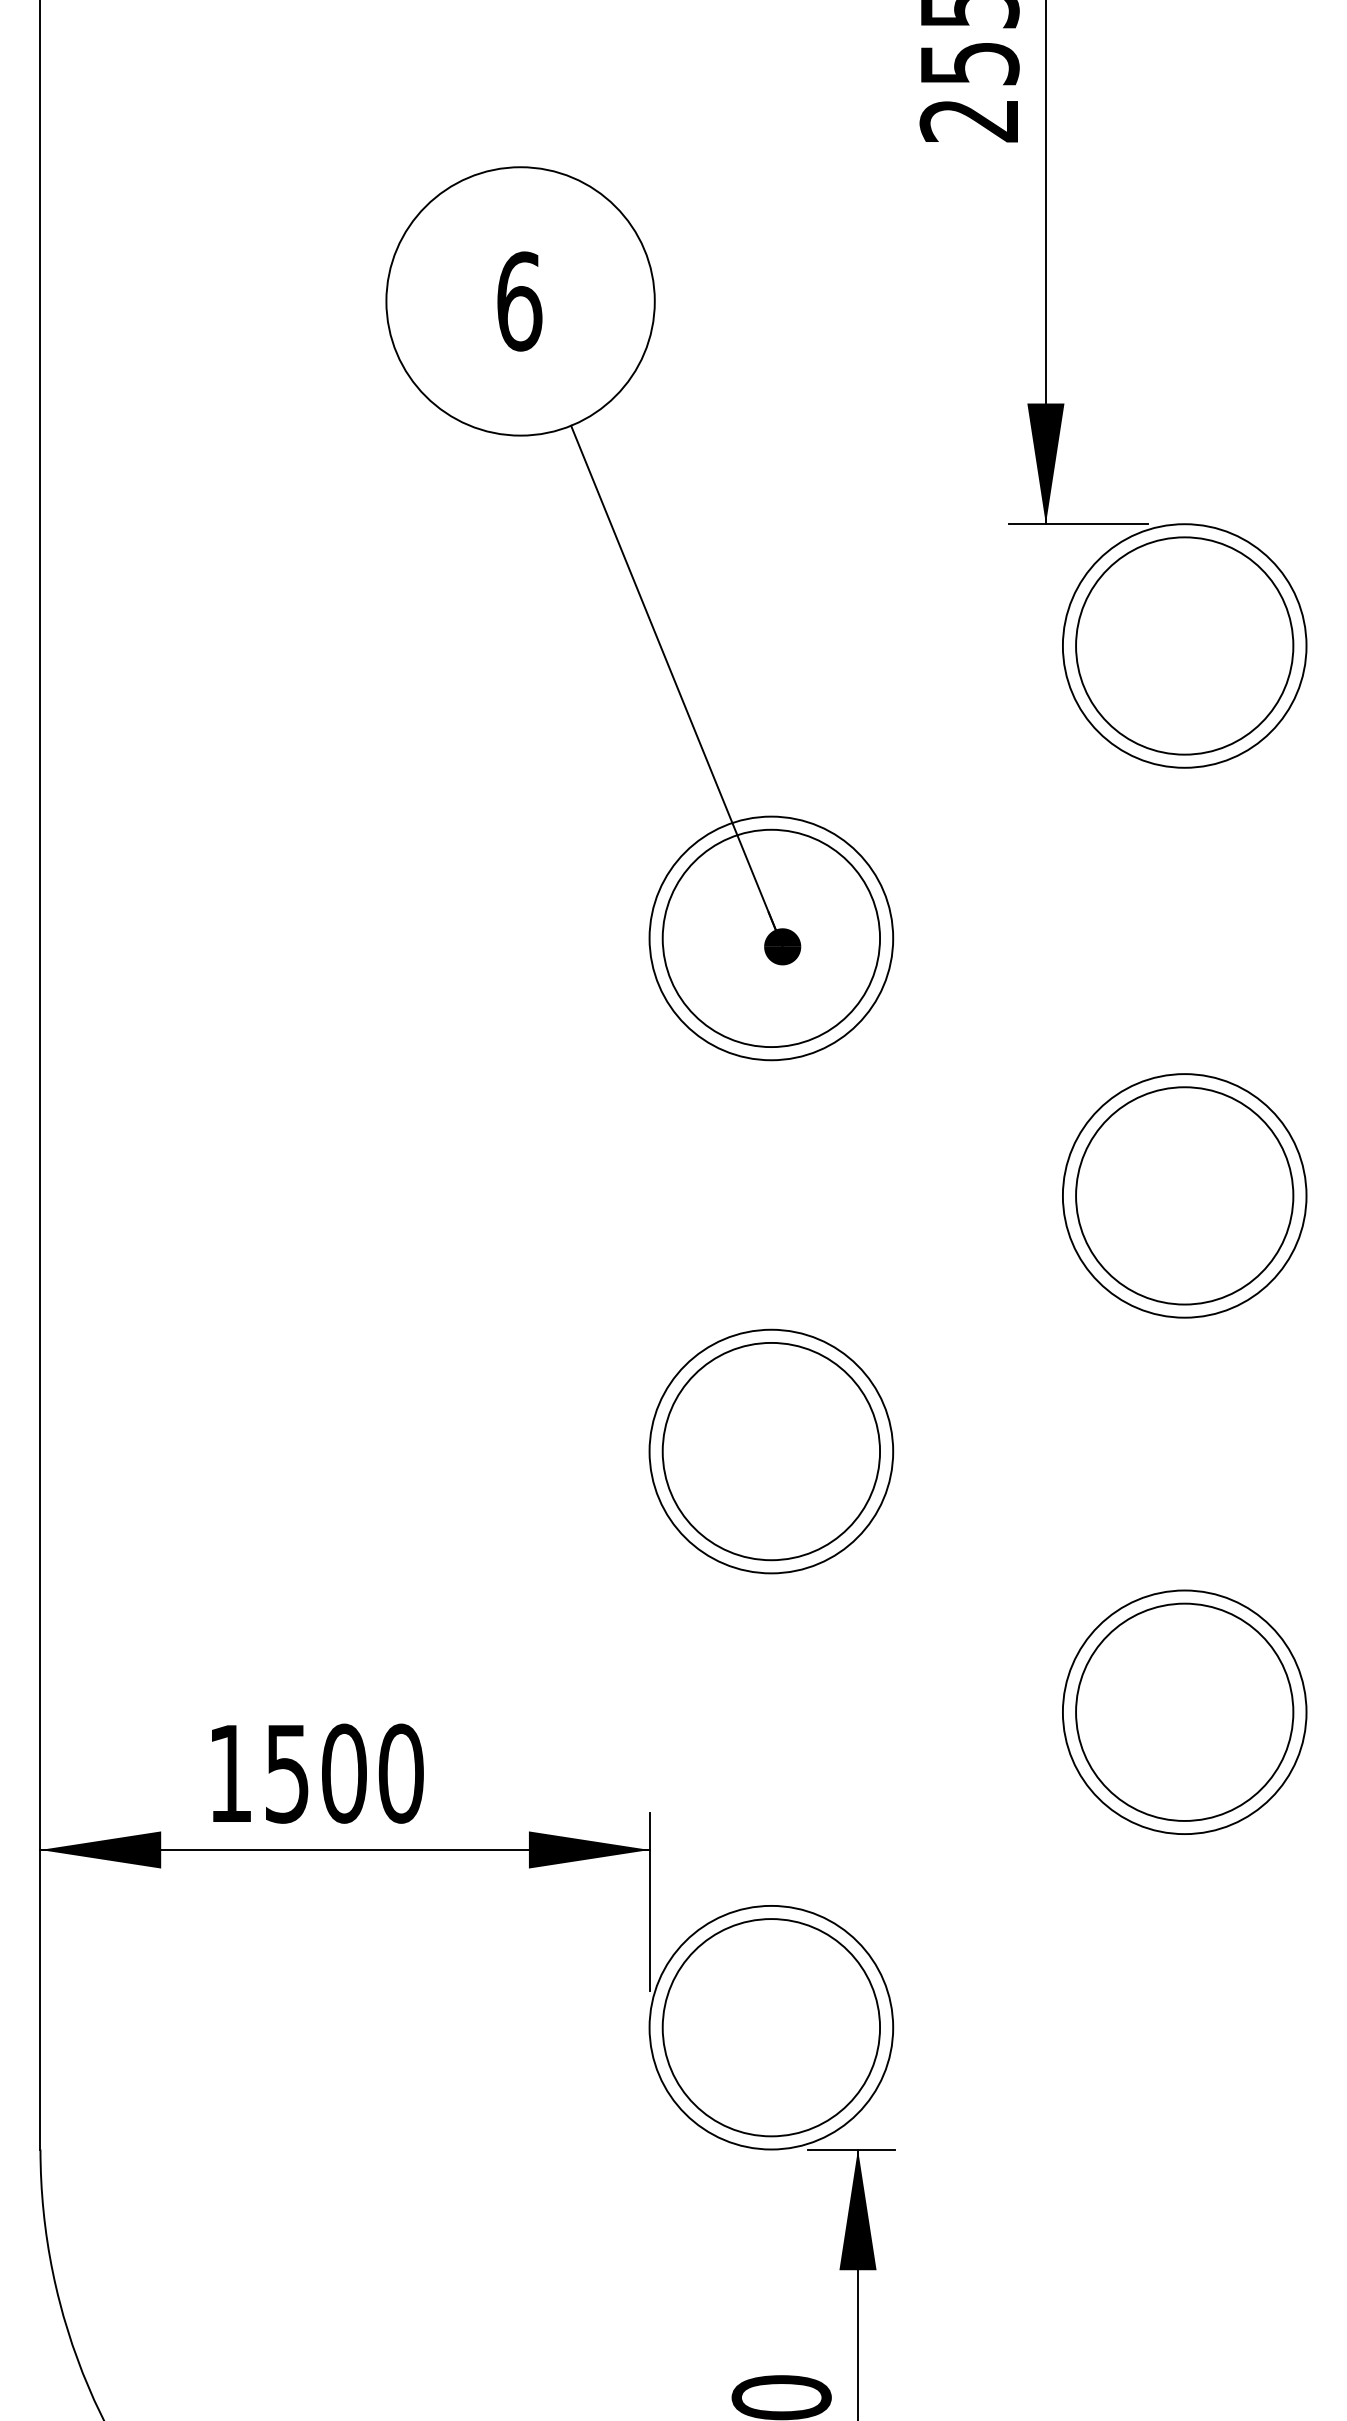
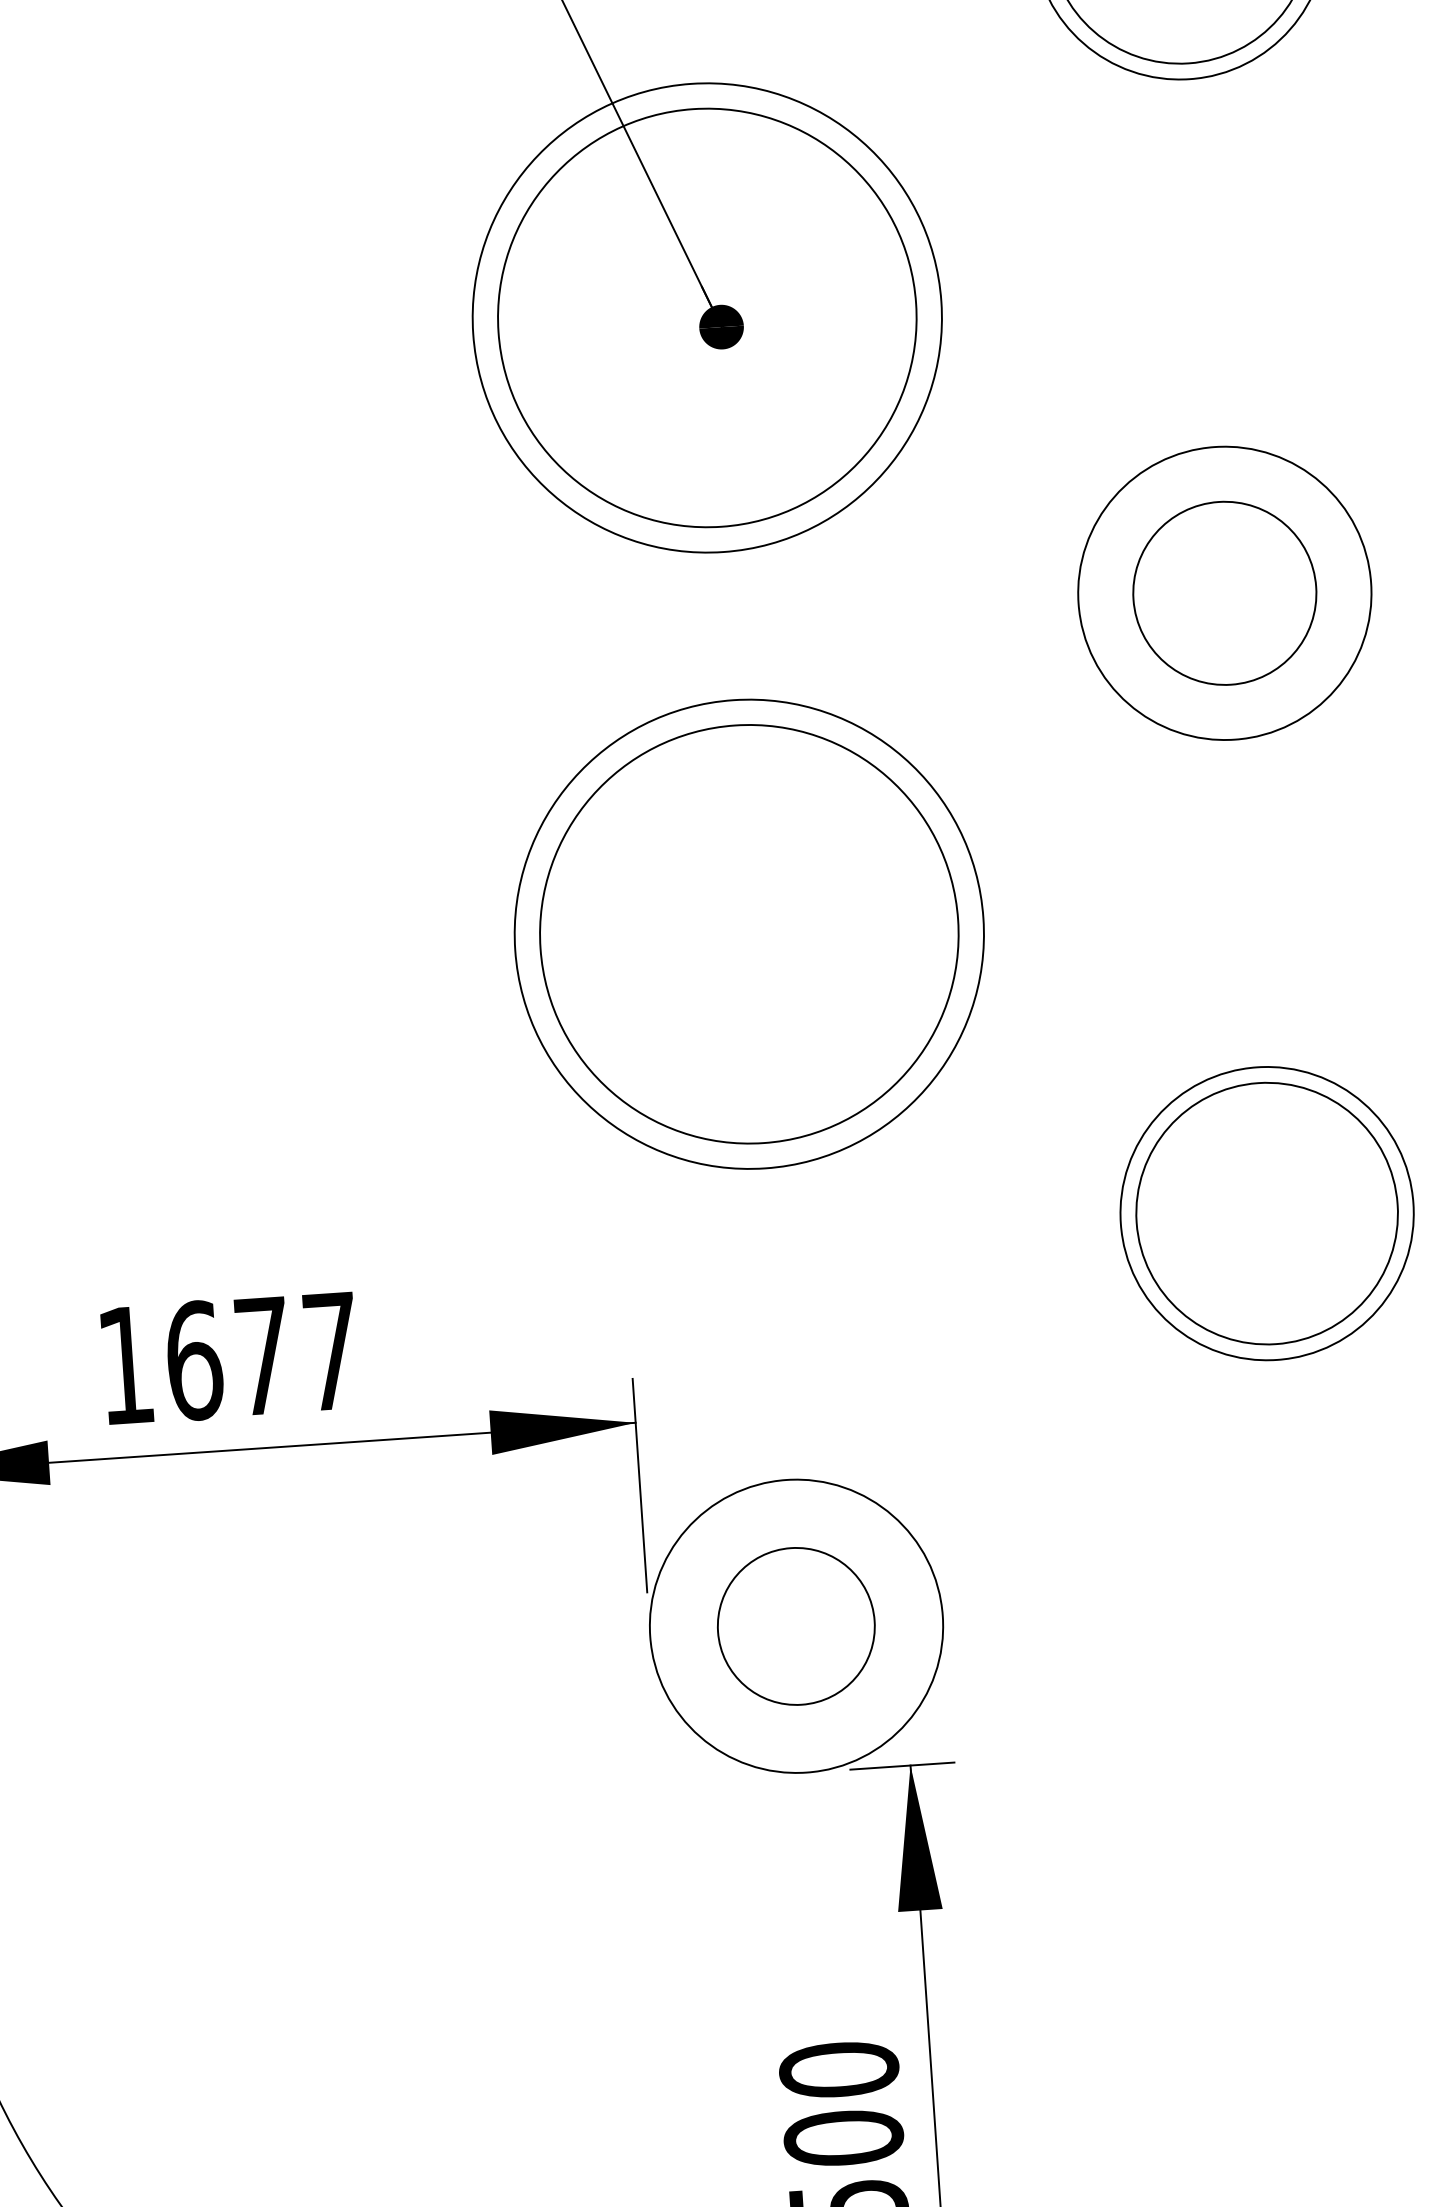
circle: (771, 938) -> (707, 318), size x1.6
circle: (771, 938) -> (707, 318), size x1.6
circle: (1184, 1195) -> (1224, 592), size x0.7
circle: (771, 1451) -> (749, 934), size x1.6
circle: (771, 1451) -> (749, 934), size x1.6
text: (344, 1773) -> (262, 1355), 1500 -> 1677
circle: (770, 2027) -> (795, 1626), size x0.6

